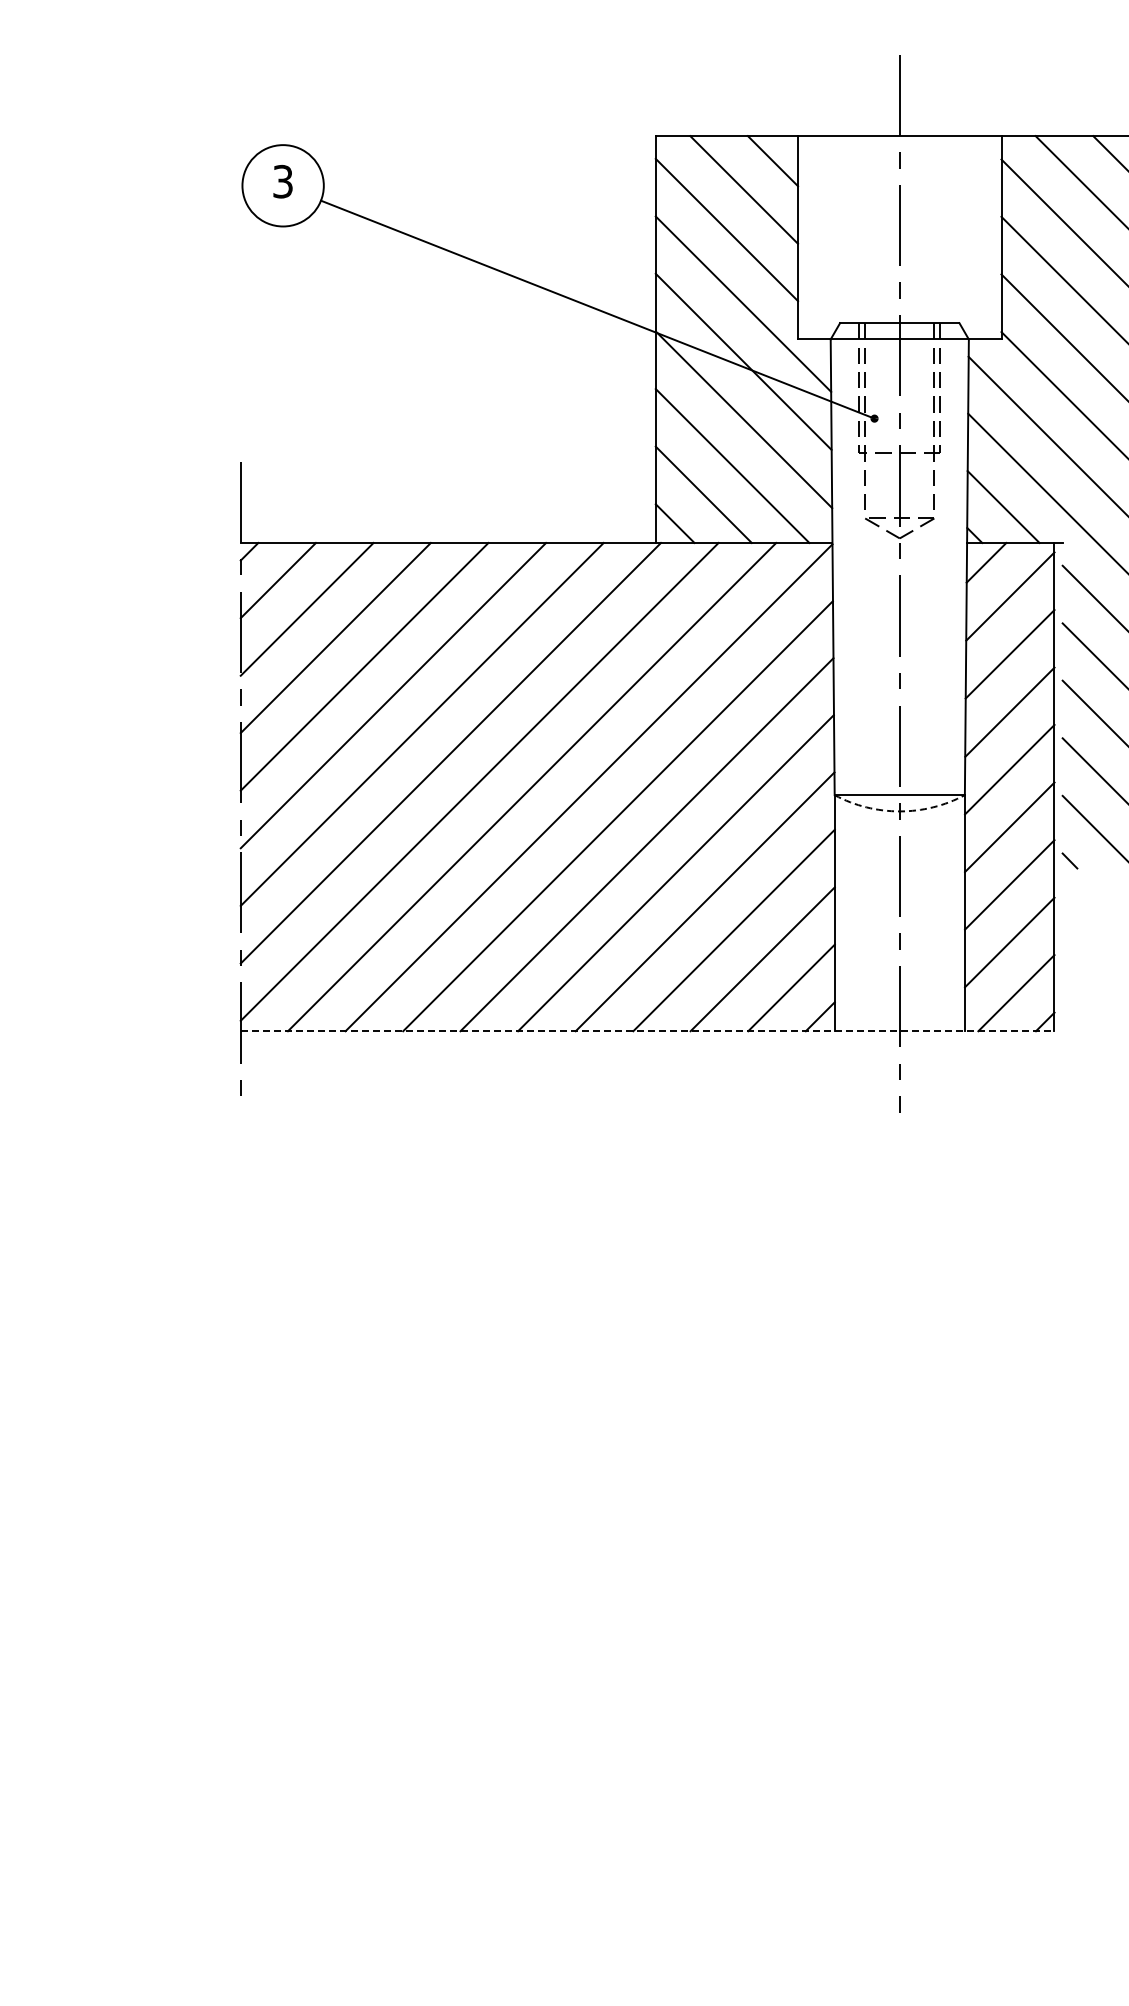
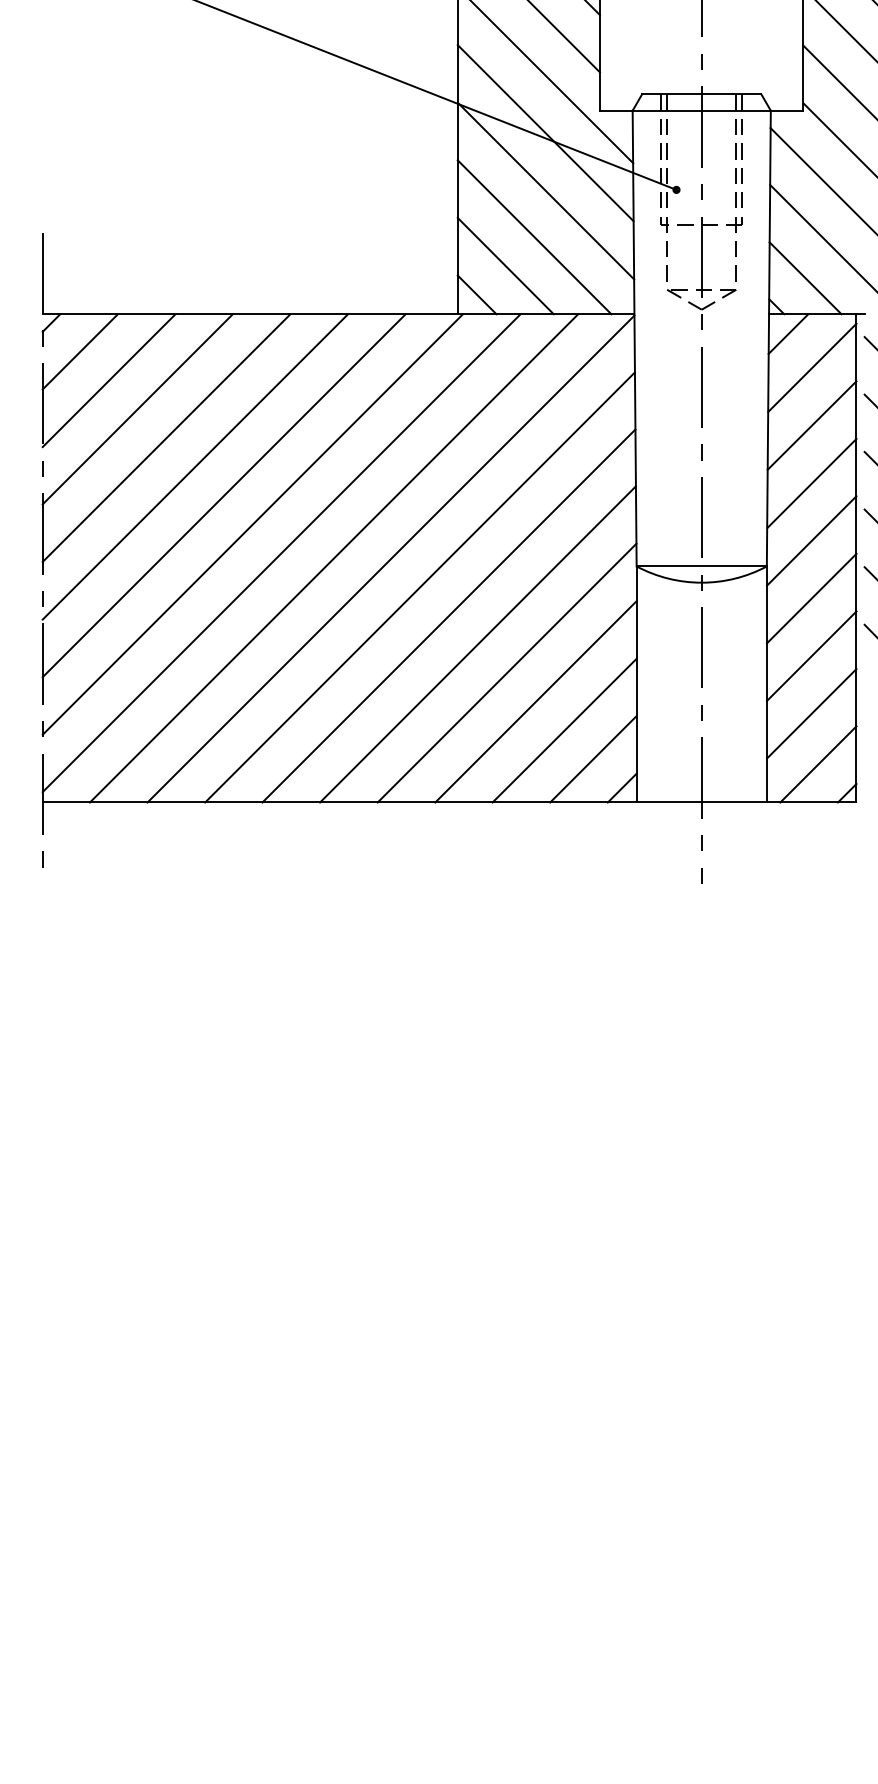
arc: (899, 811) -> (701, 582), dashed -> solid
line: (647, 1031) -> (449, 802), dashed -> solid

